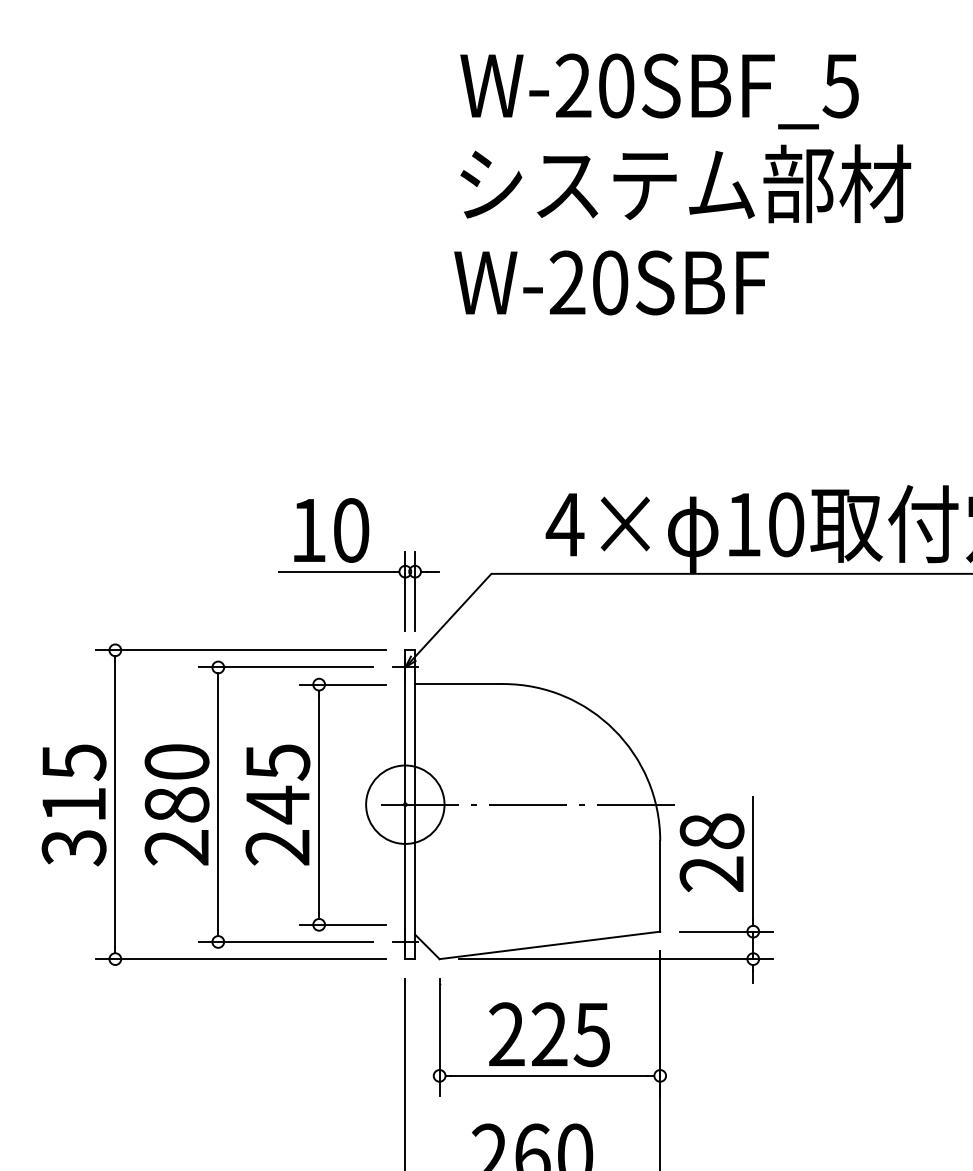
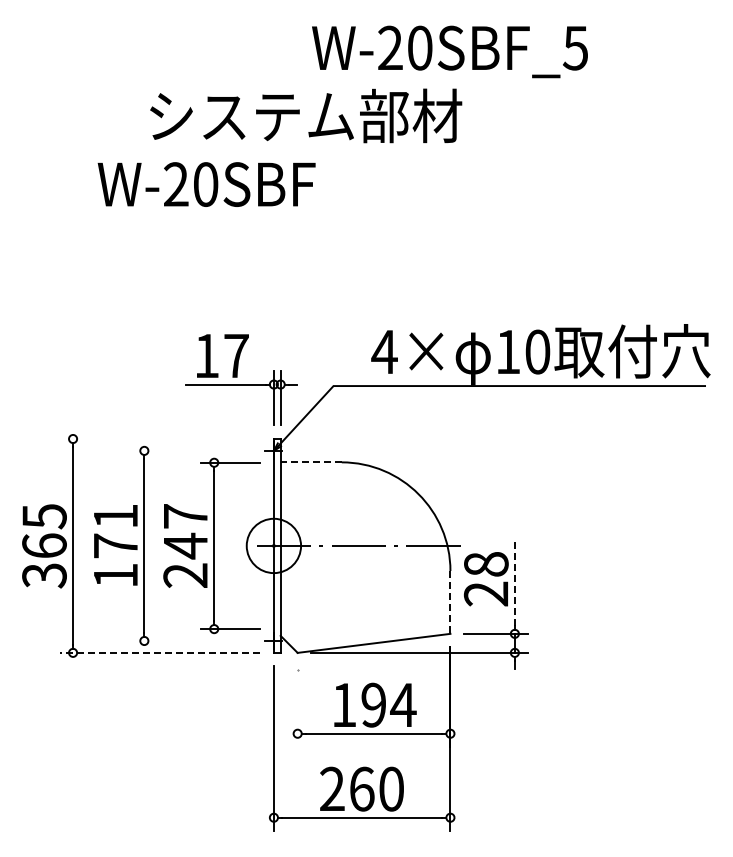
text: (686, 183) -> (306, 115), moved
text: (611, 282) -> (206, 184), moved
text: (351, 529) -> (236, 355), 10 -> 17
line: (240, 651) -> (159, 439), removed
line: (284, 666) -> (190, 450), removed
line: (459, 684) -> (311, 462), solid -> dashed
text: (279, 762) -> (186, 516), 245 -> 247
text: (74, 804) -> (44, 545), 315 -> 365
text: (176, 804) -> (115, 545), 280 -> 171
line: (752, 858) -> (514, 583), solid -> dashed
line: (660, 886) -> (450, 602), solid -> dashed
line: (284, 942) -> (190, 641), removed
line: (240, 958) -> (159, 652), solid -> dashed
text: (550, 1033) -> (374, 704), 225 -> 194
line: (439, 1036) -> (297, 706), removed

